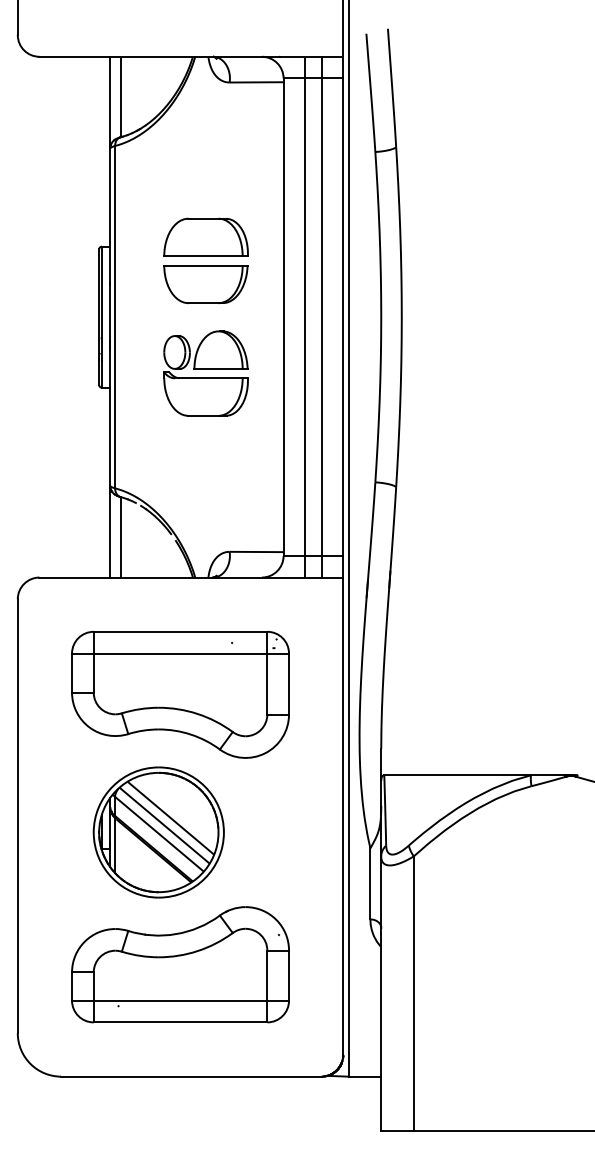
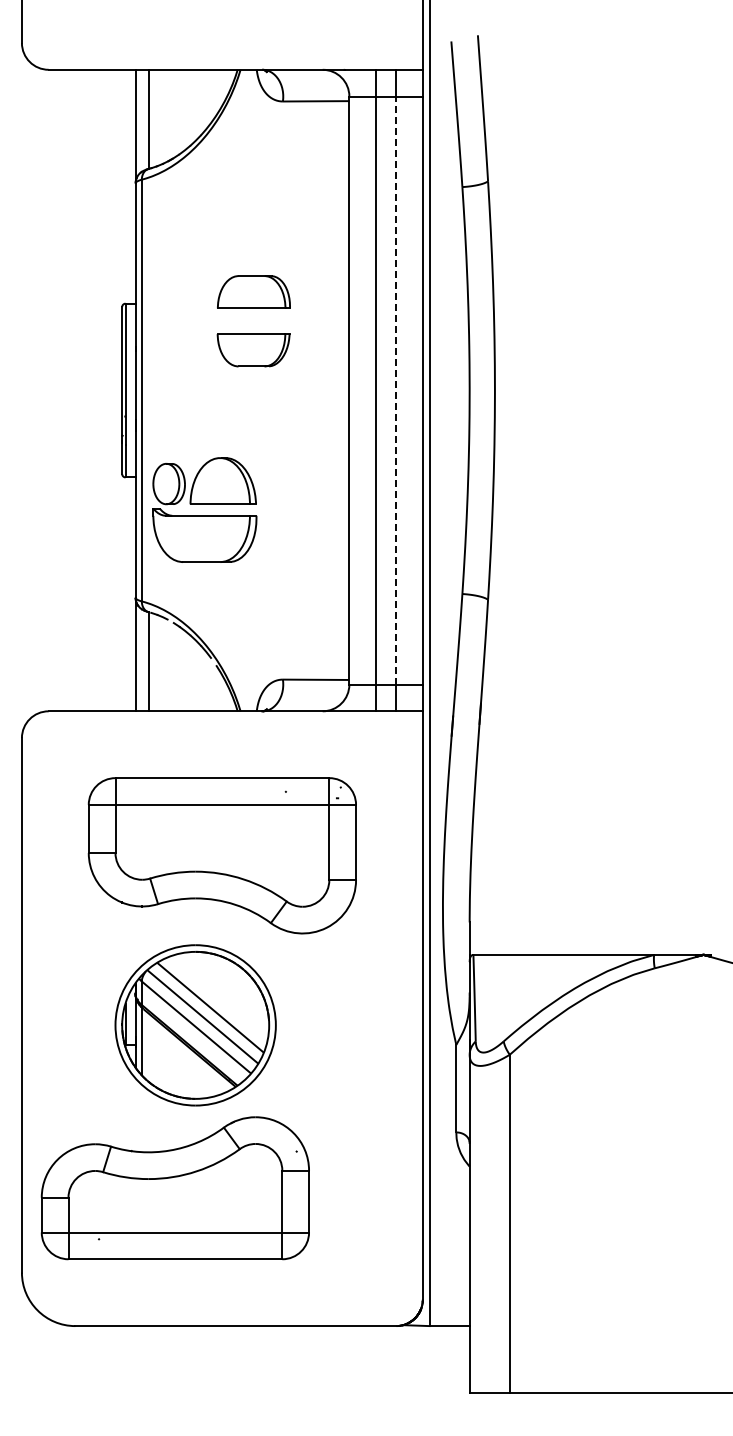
part: (205, 236) -> (253, 291), size x0.7
part: (205, 284) -> (253, 350), size x0.7
line: (321, 317) -> (396, 390), solid -> dashed
part: (205, 373) -> (204, 509), moved
part: (179, 964) -> (174, 1188), moved

